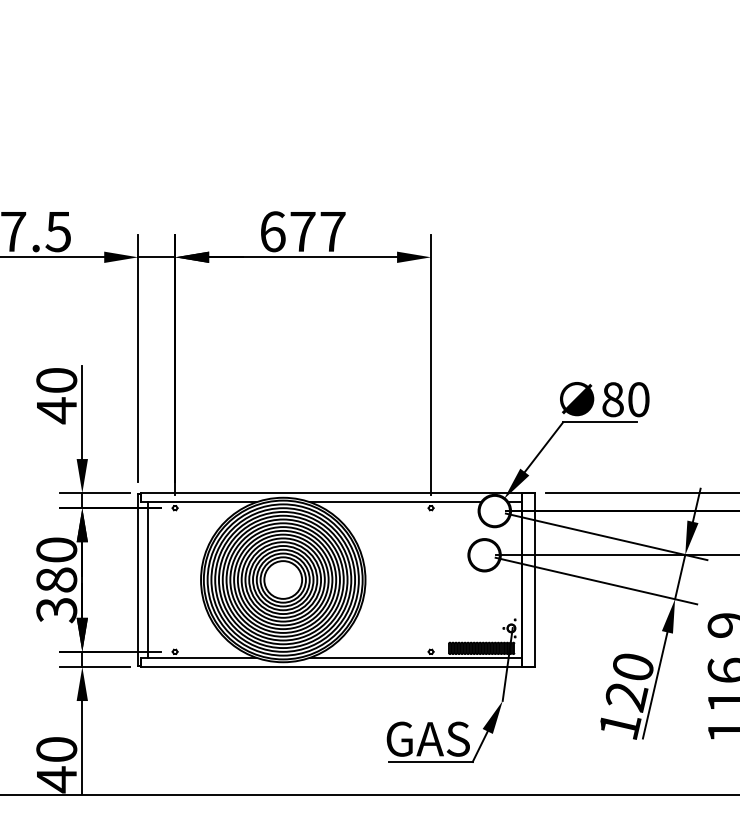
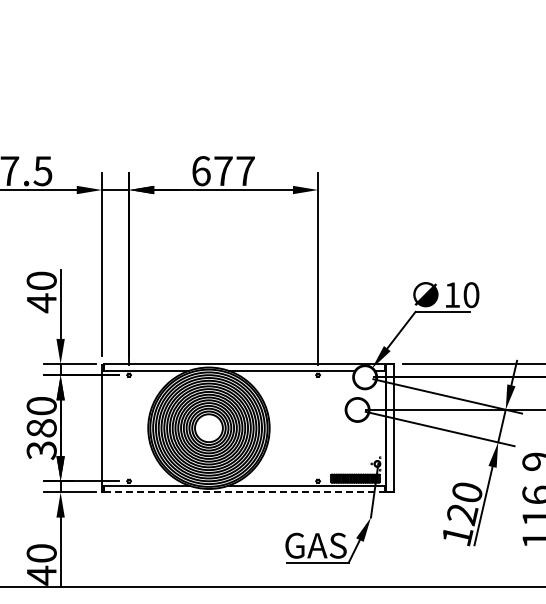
text: (613, 400) -> (452, 295), 80 -> 10
line: (147, 579) -> (108, 427), removed
line: (331, 667) -> (244, 492), solid -> dashed

